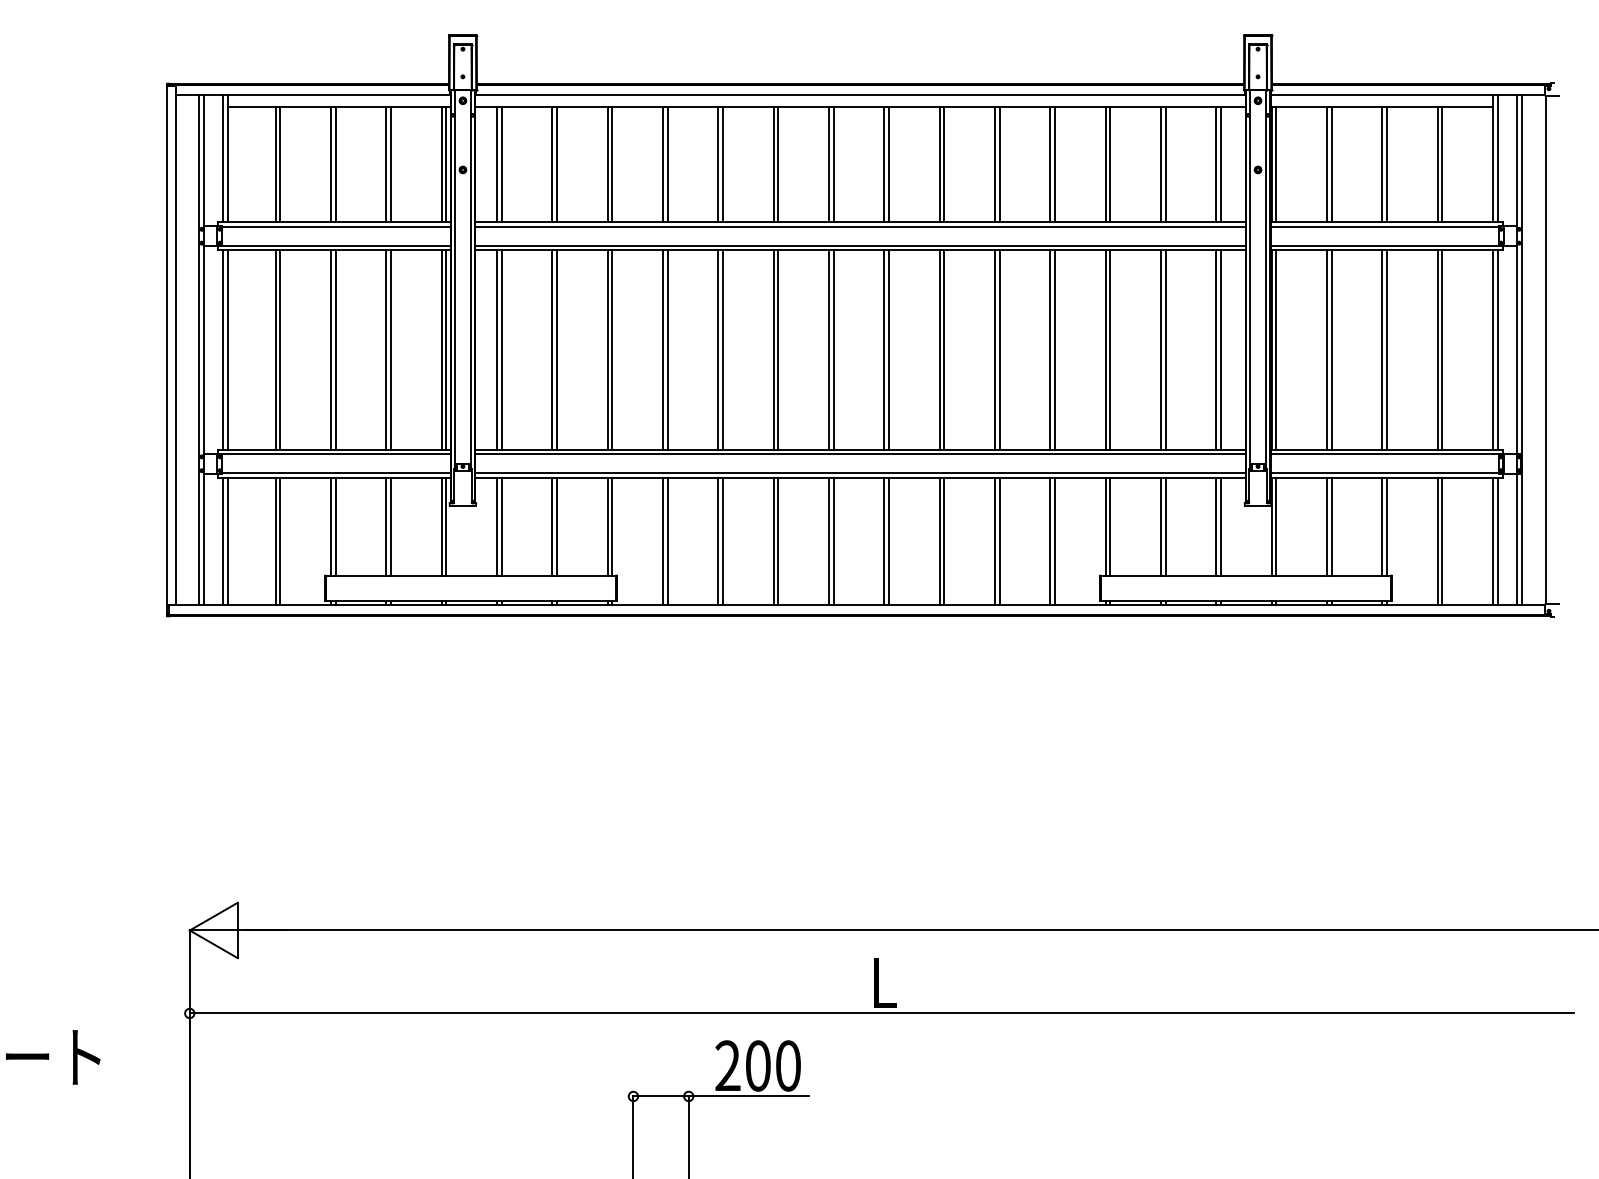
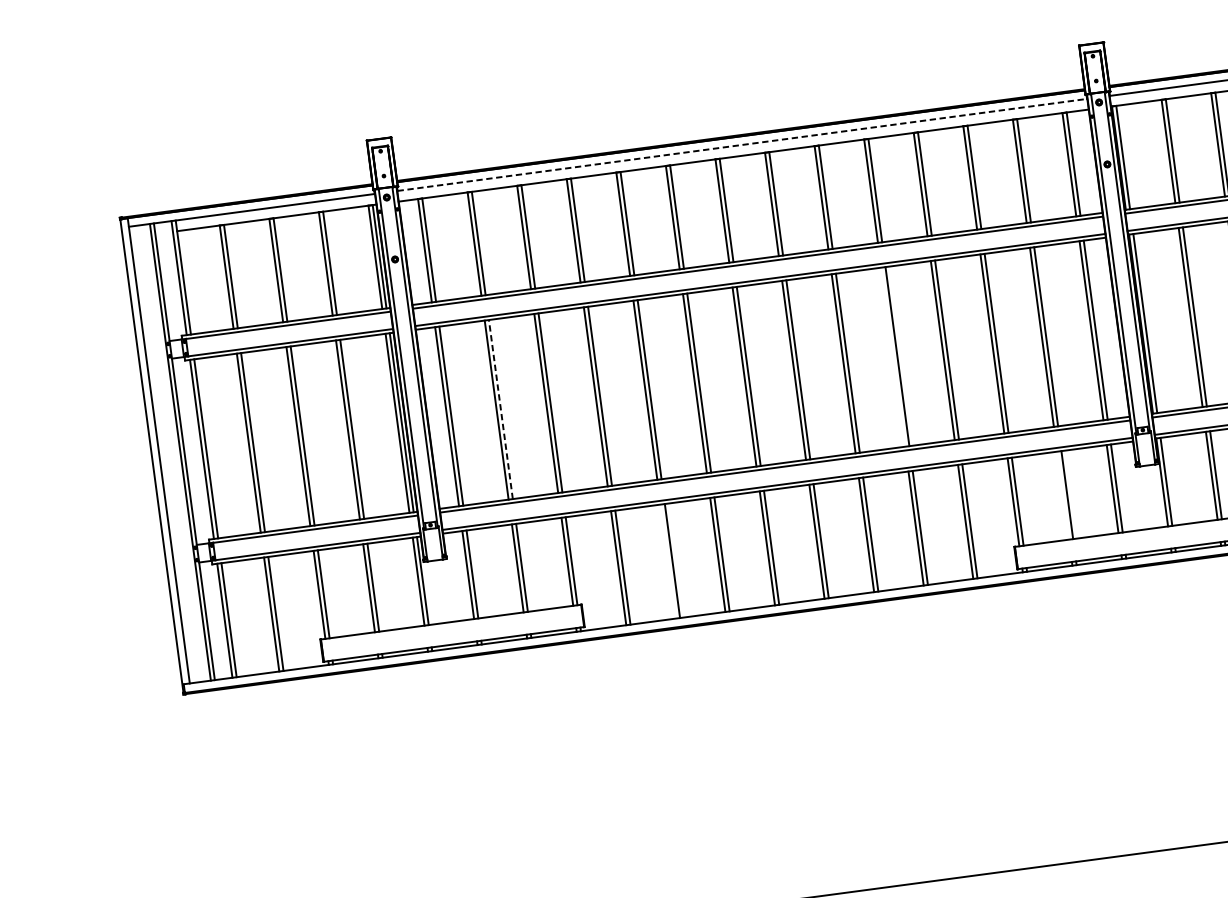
line: (860, 95) -> (742, 145), solid -> dashed
line: (994, 349) -> (892, 356), removed
line: (557, 350) -> (501, 409), solid -> dashed
line: (1160, 526) -> (1062, 495), removed
line: (718, 540) -> (668, 560), removed

